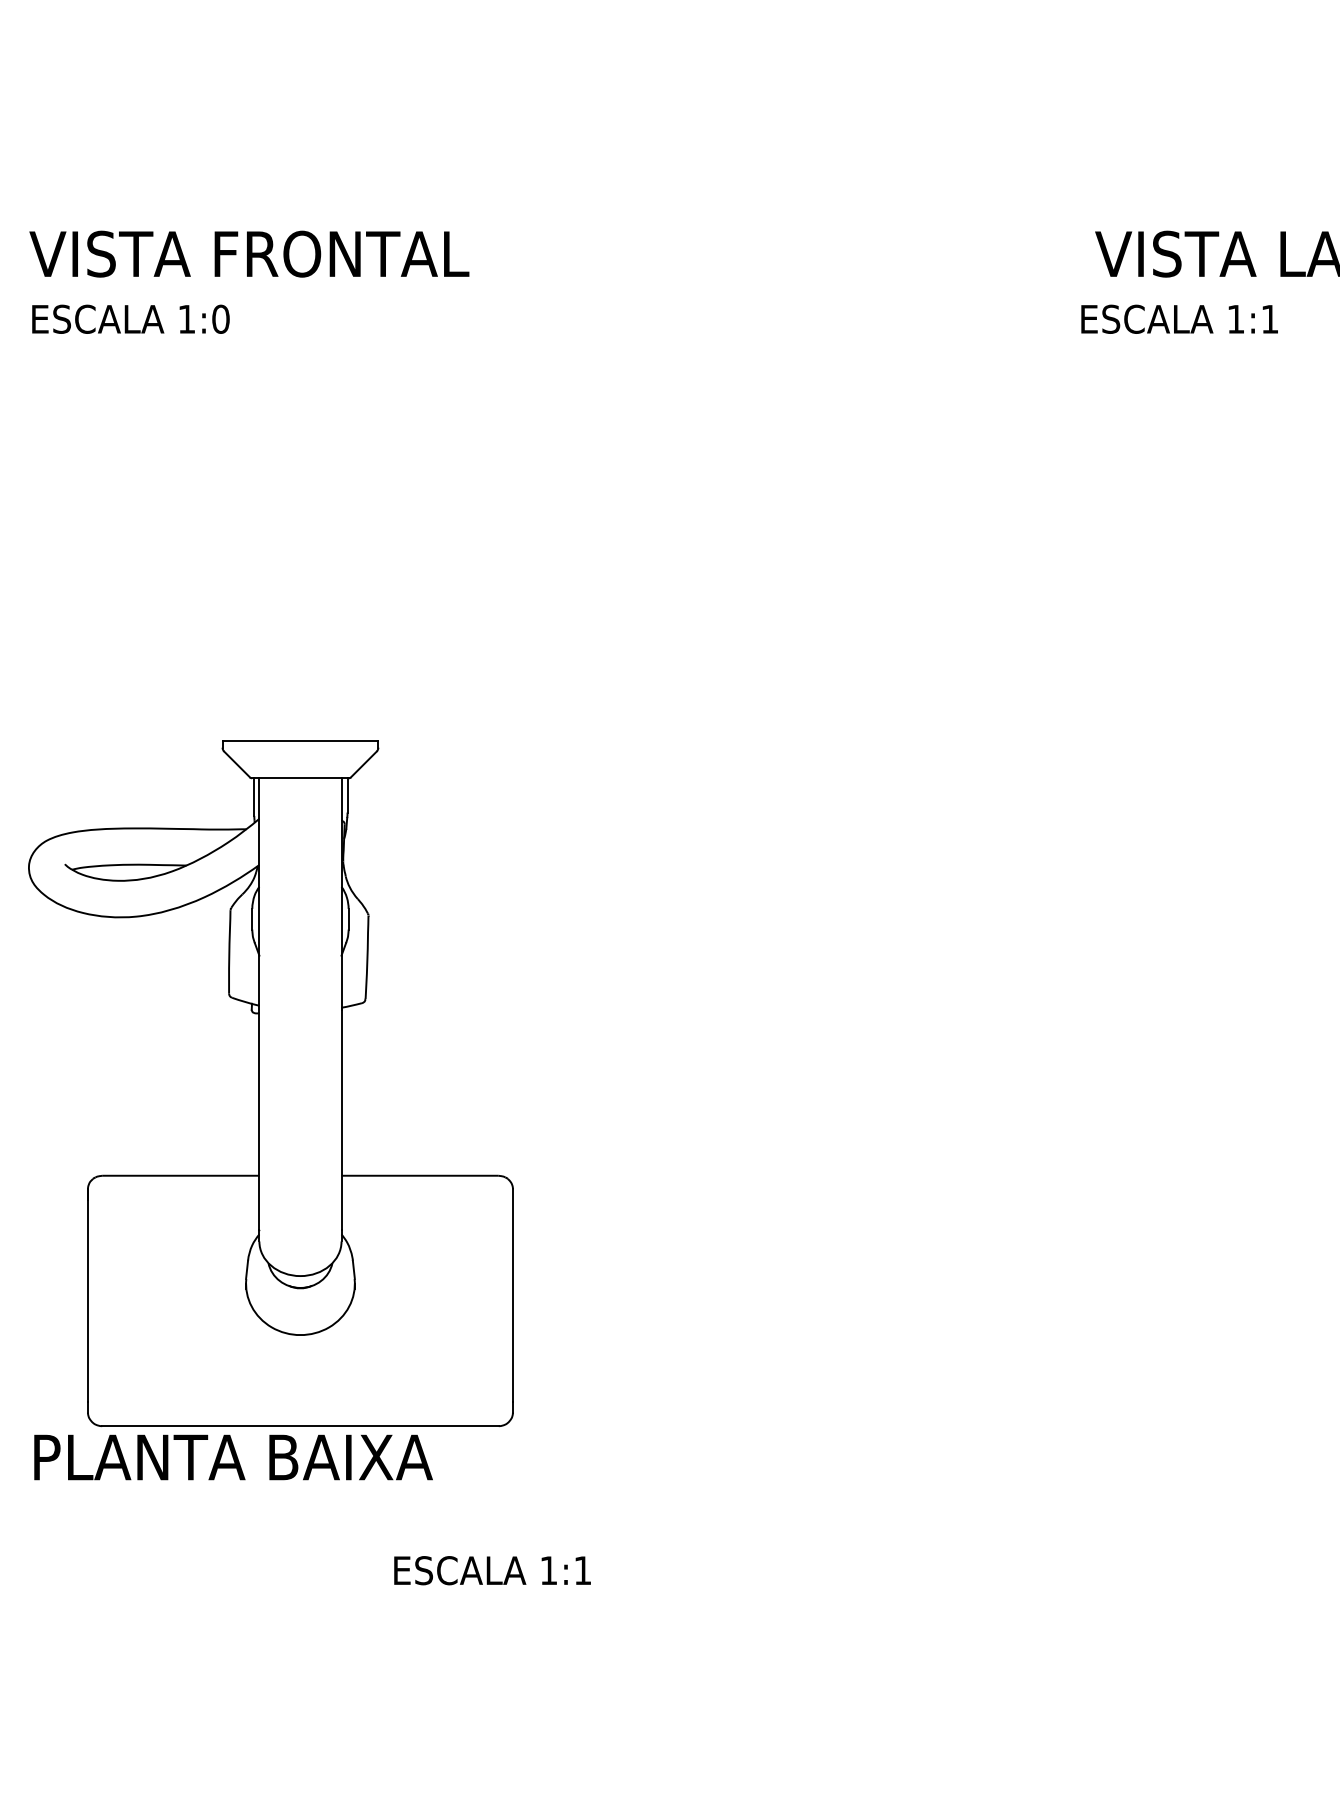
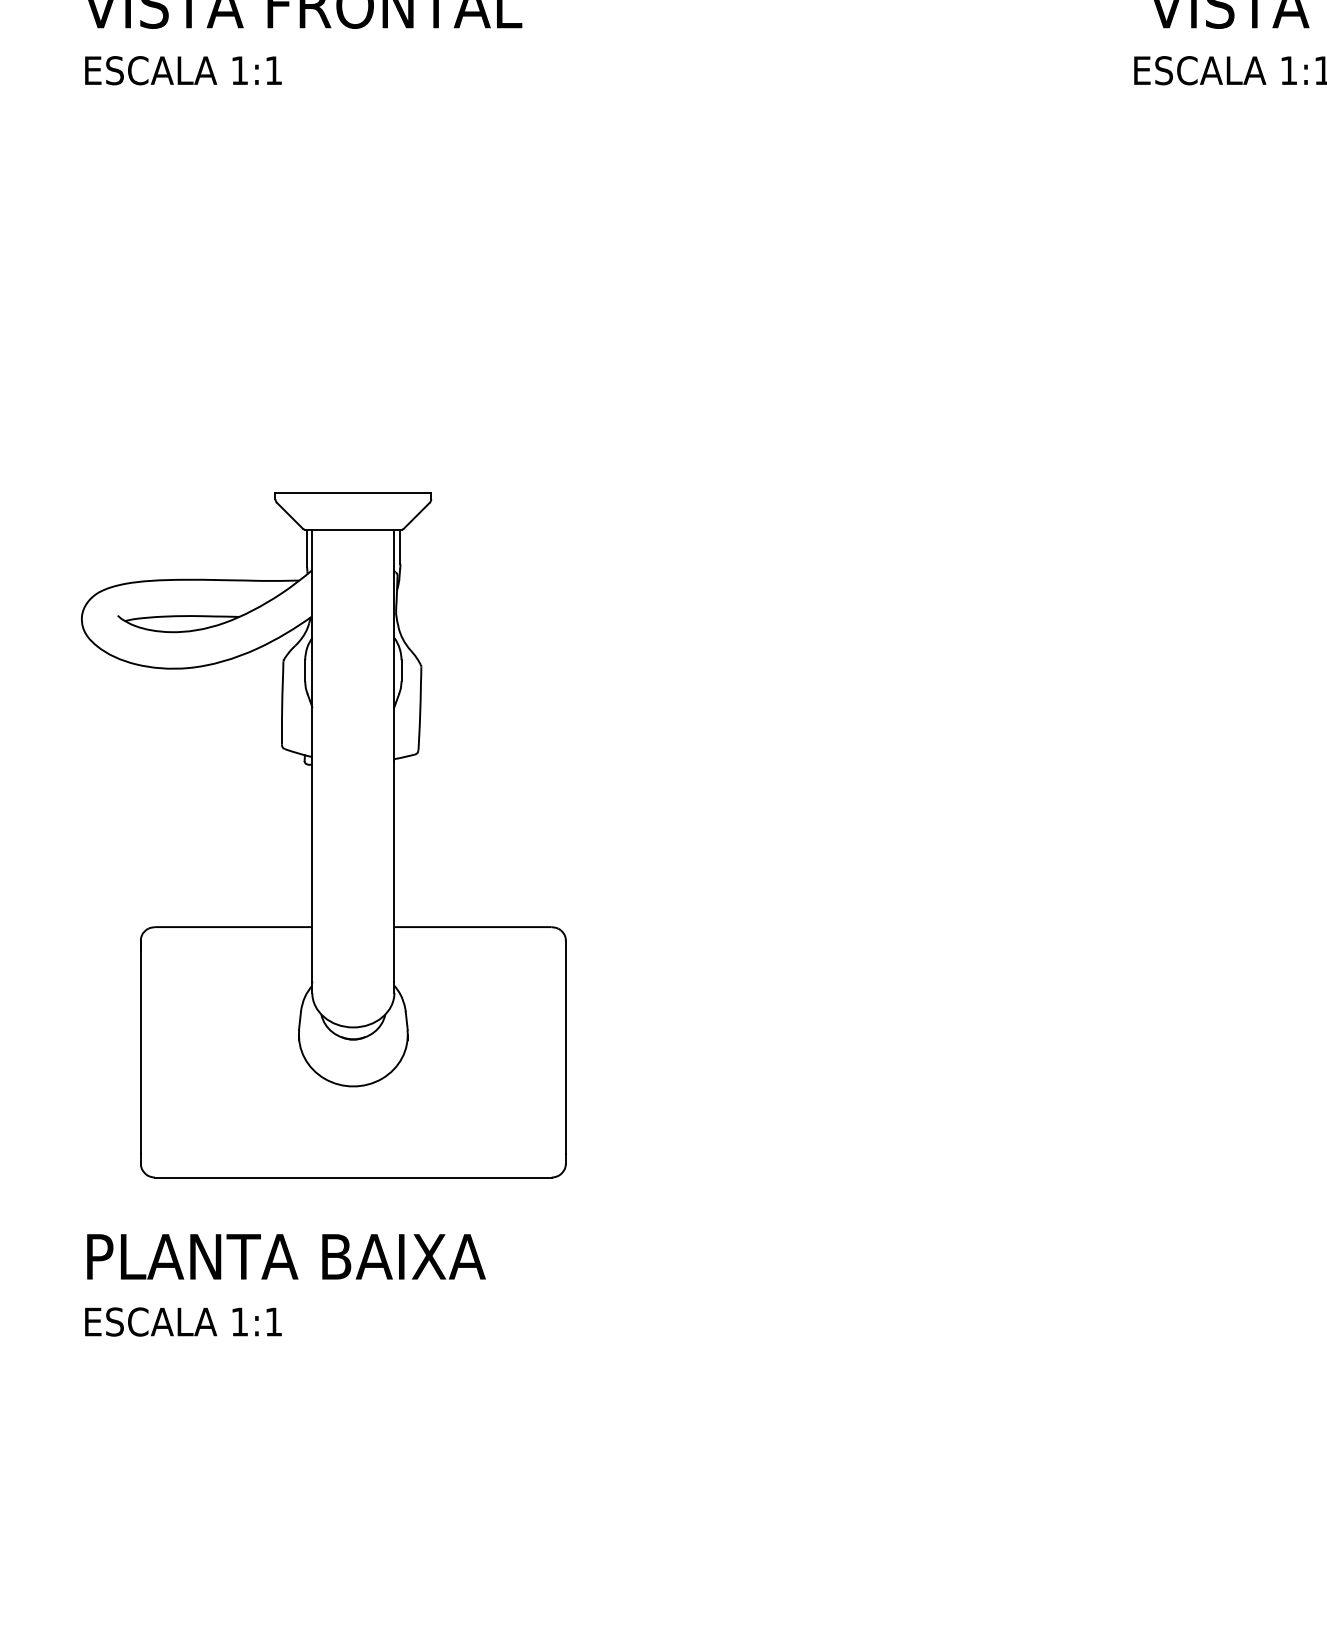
text: (220, 318) -> (273, 69), 1:0 -> 1:1
text: (233, 1457) -> (286, 1256), moved
text: (492, 1570) -> (183, 1321), moved

